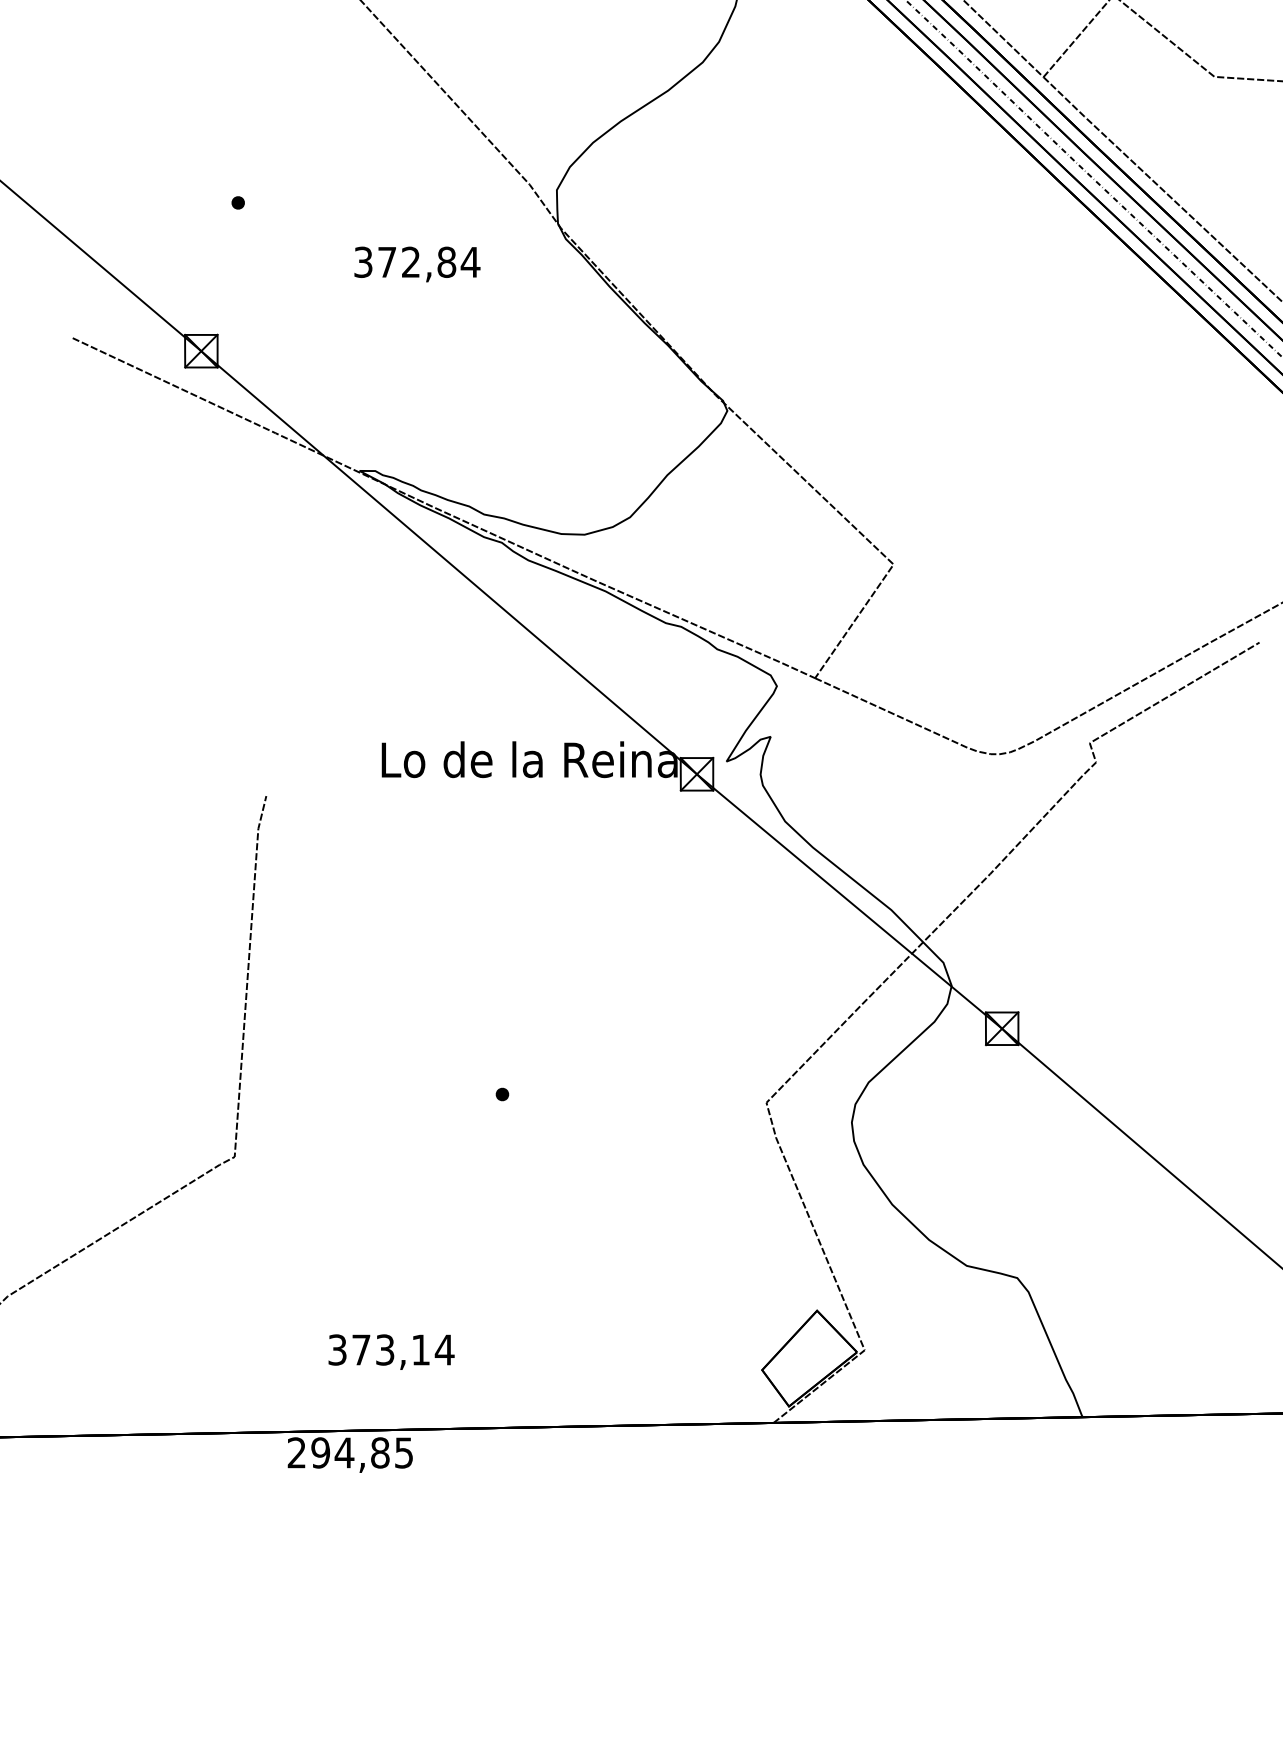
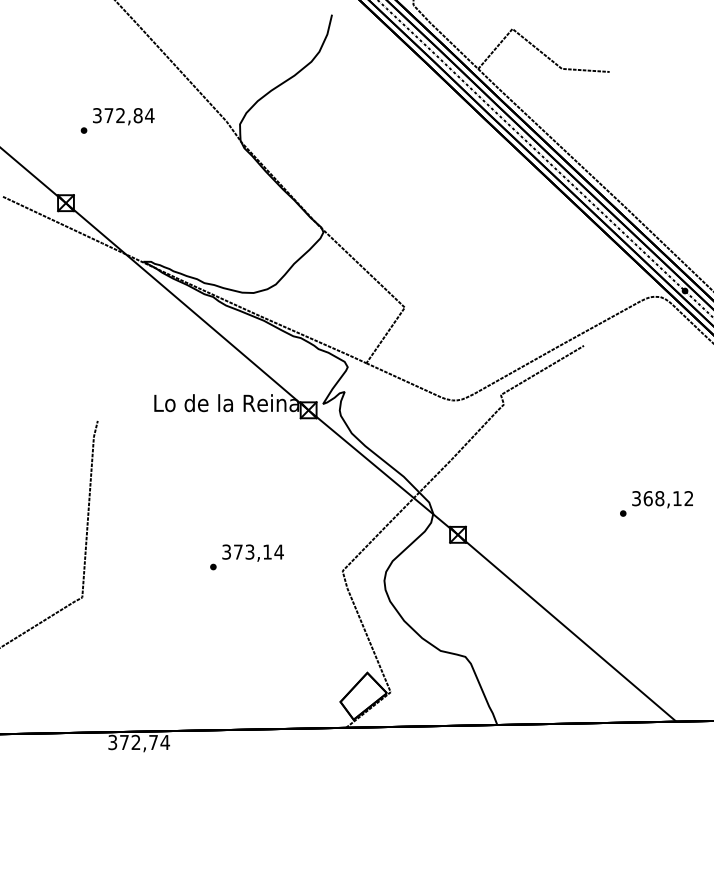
text: (416, 264) -> (123, 116), moved
text: (390, 1350) -> (252, 552), moved
text: (351, 1452) -> (139, 742), 294,85 -> 372,74

